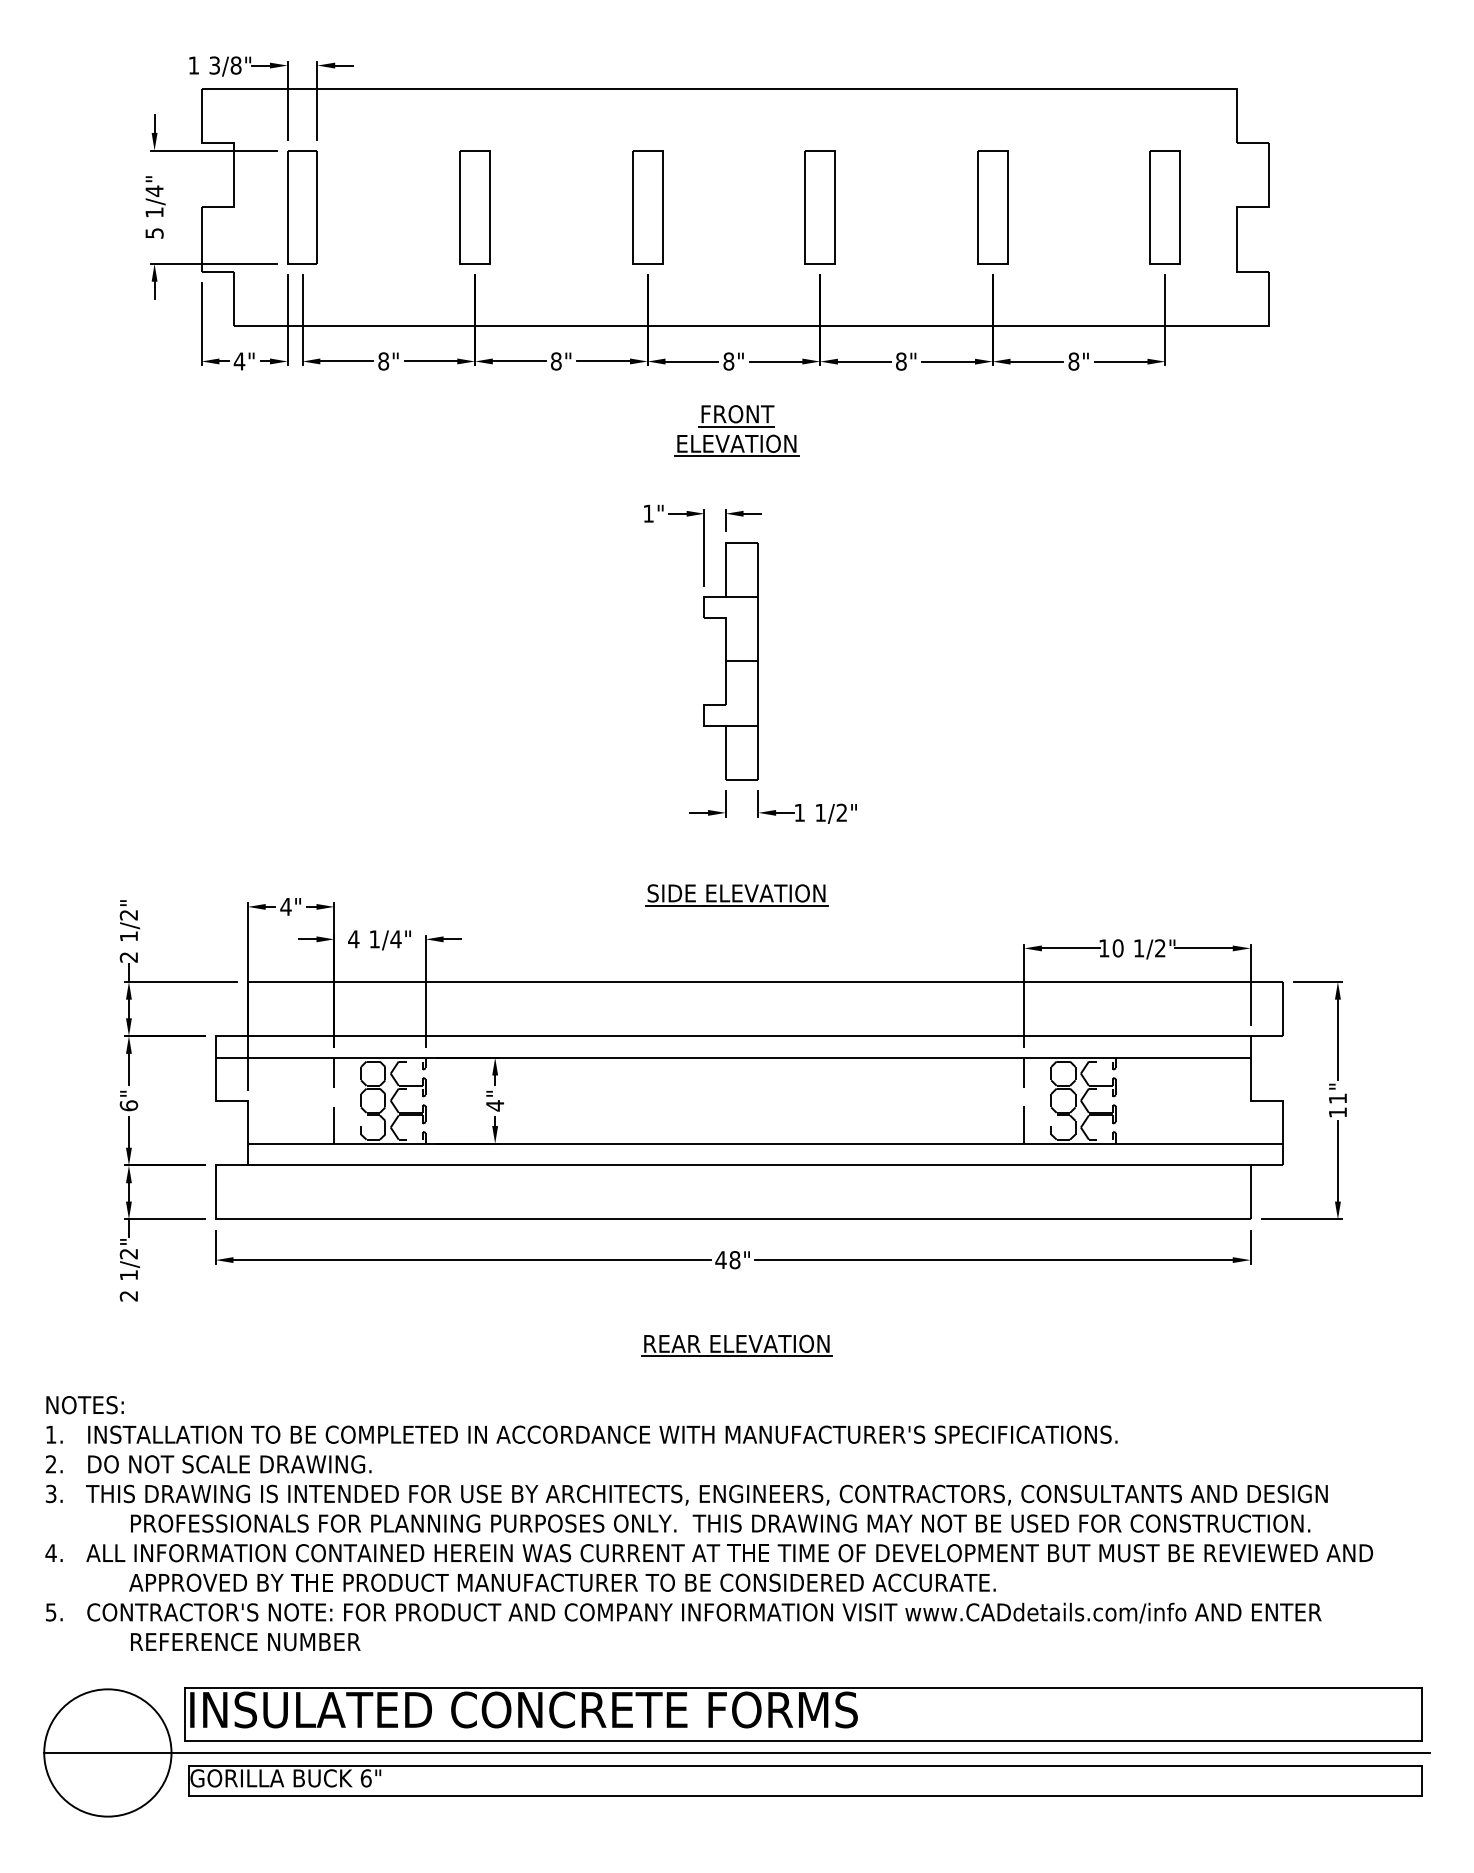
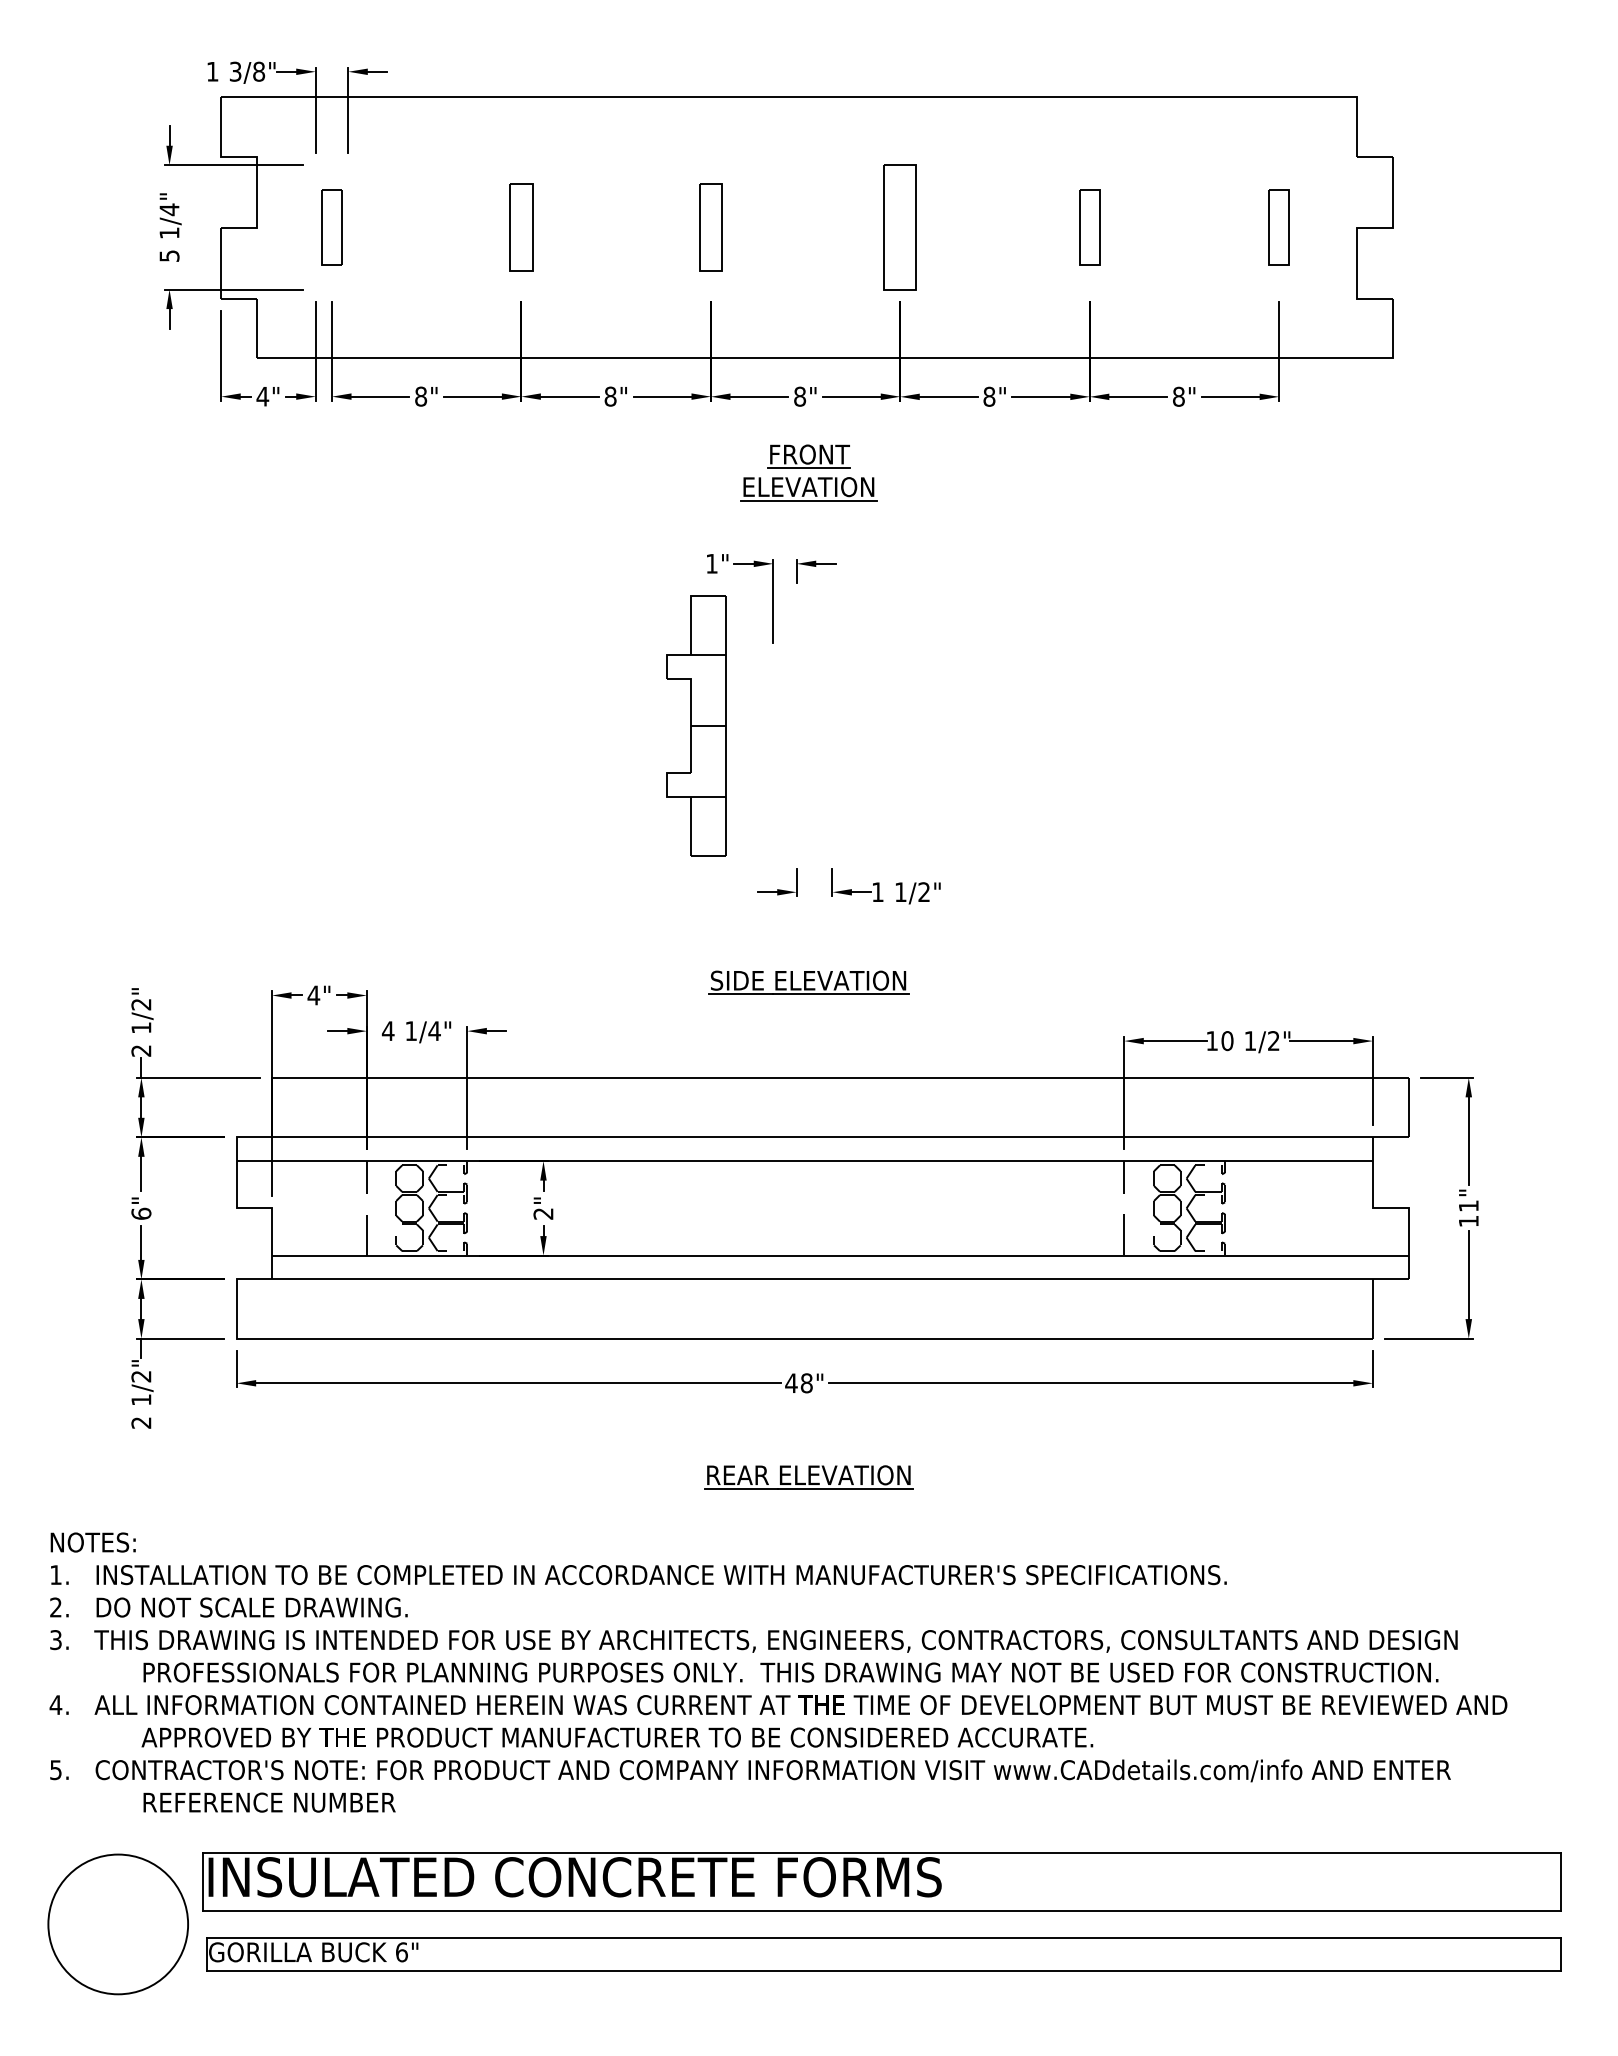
part: (302, 207) -> (331, 227), size x0.6
part: (475, 207) -> (521, 227), size x0.7
part: (647, 207) -> (710, 227), size x0.7
part: (992, 207) -> (1089, 227), size x0.6
part: (1164, 207) -> (1278, 227), size x0.6
part: (731, 660) -> (696, 725), moved
text: (495, 1105) -> (543, 1213), 4" -> 2"
line: (736, 1753) -> (808, 1924), removed

